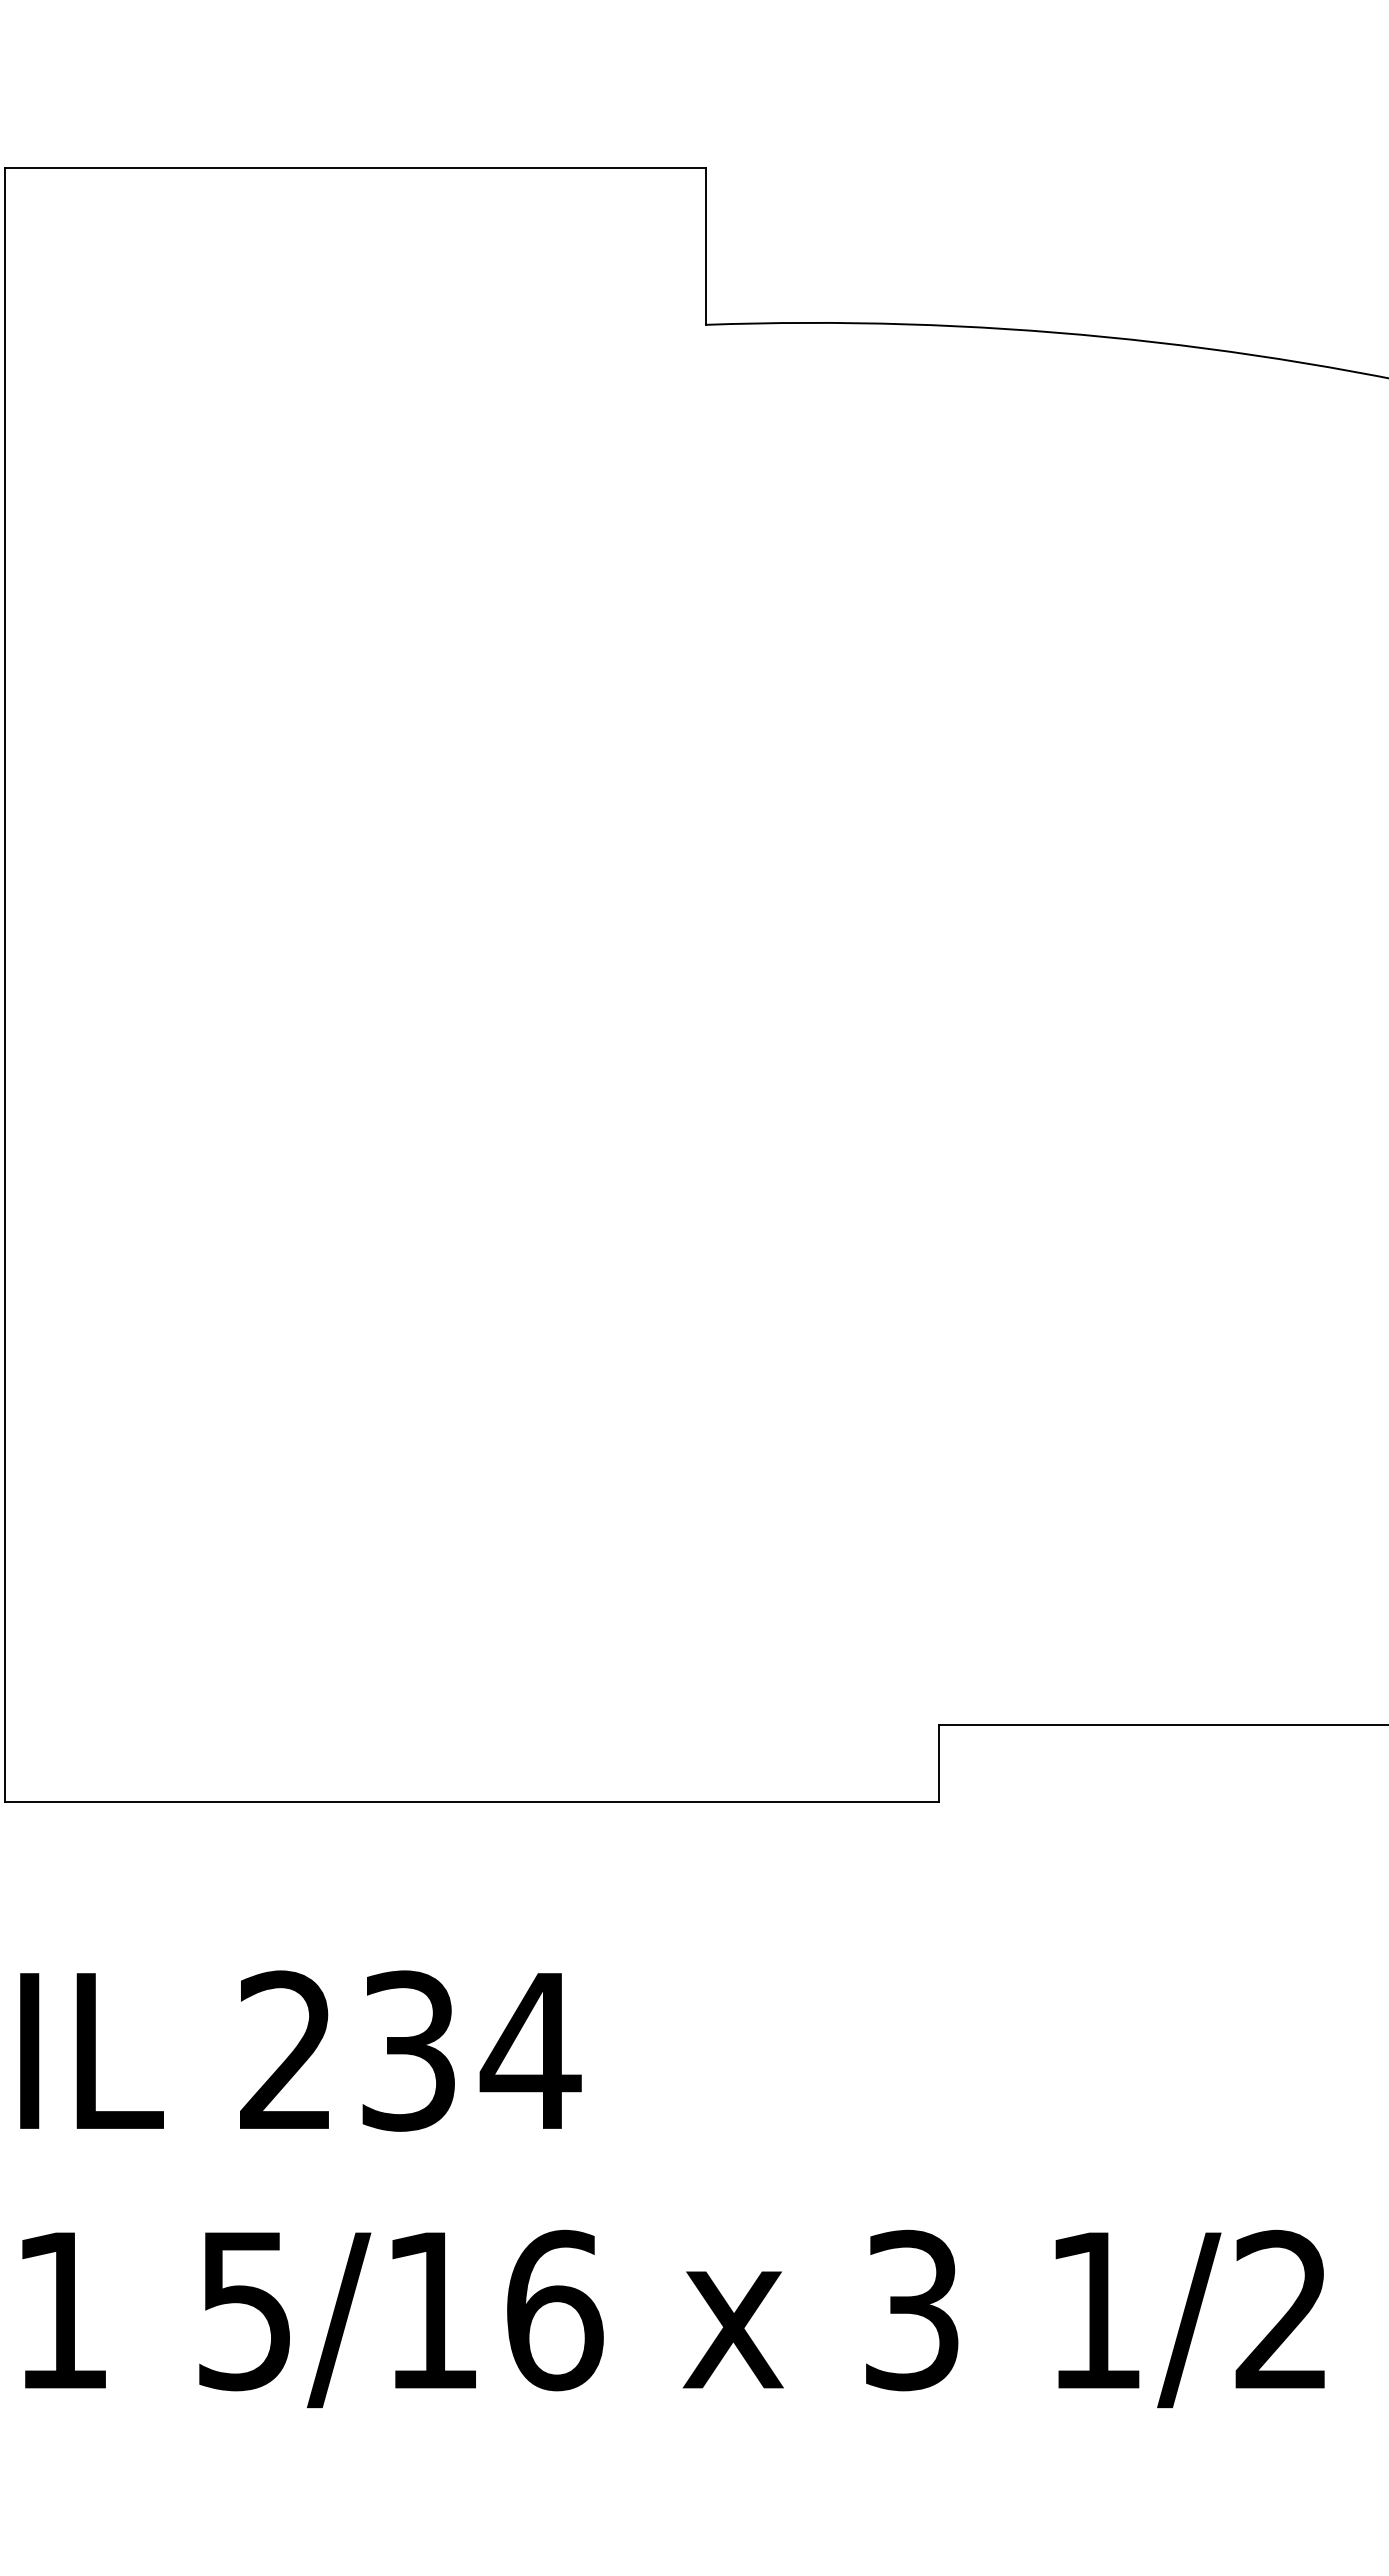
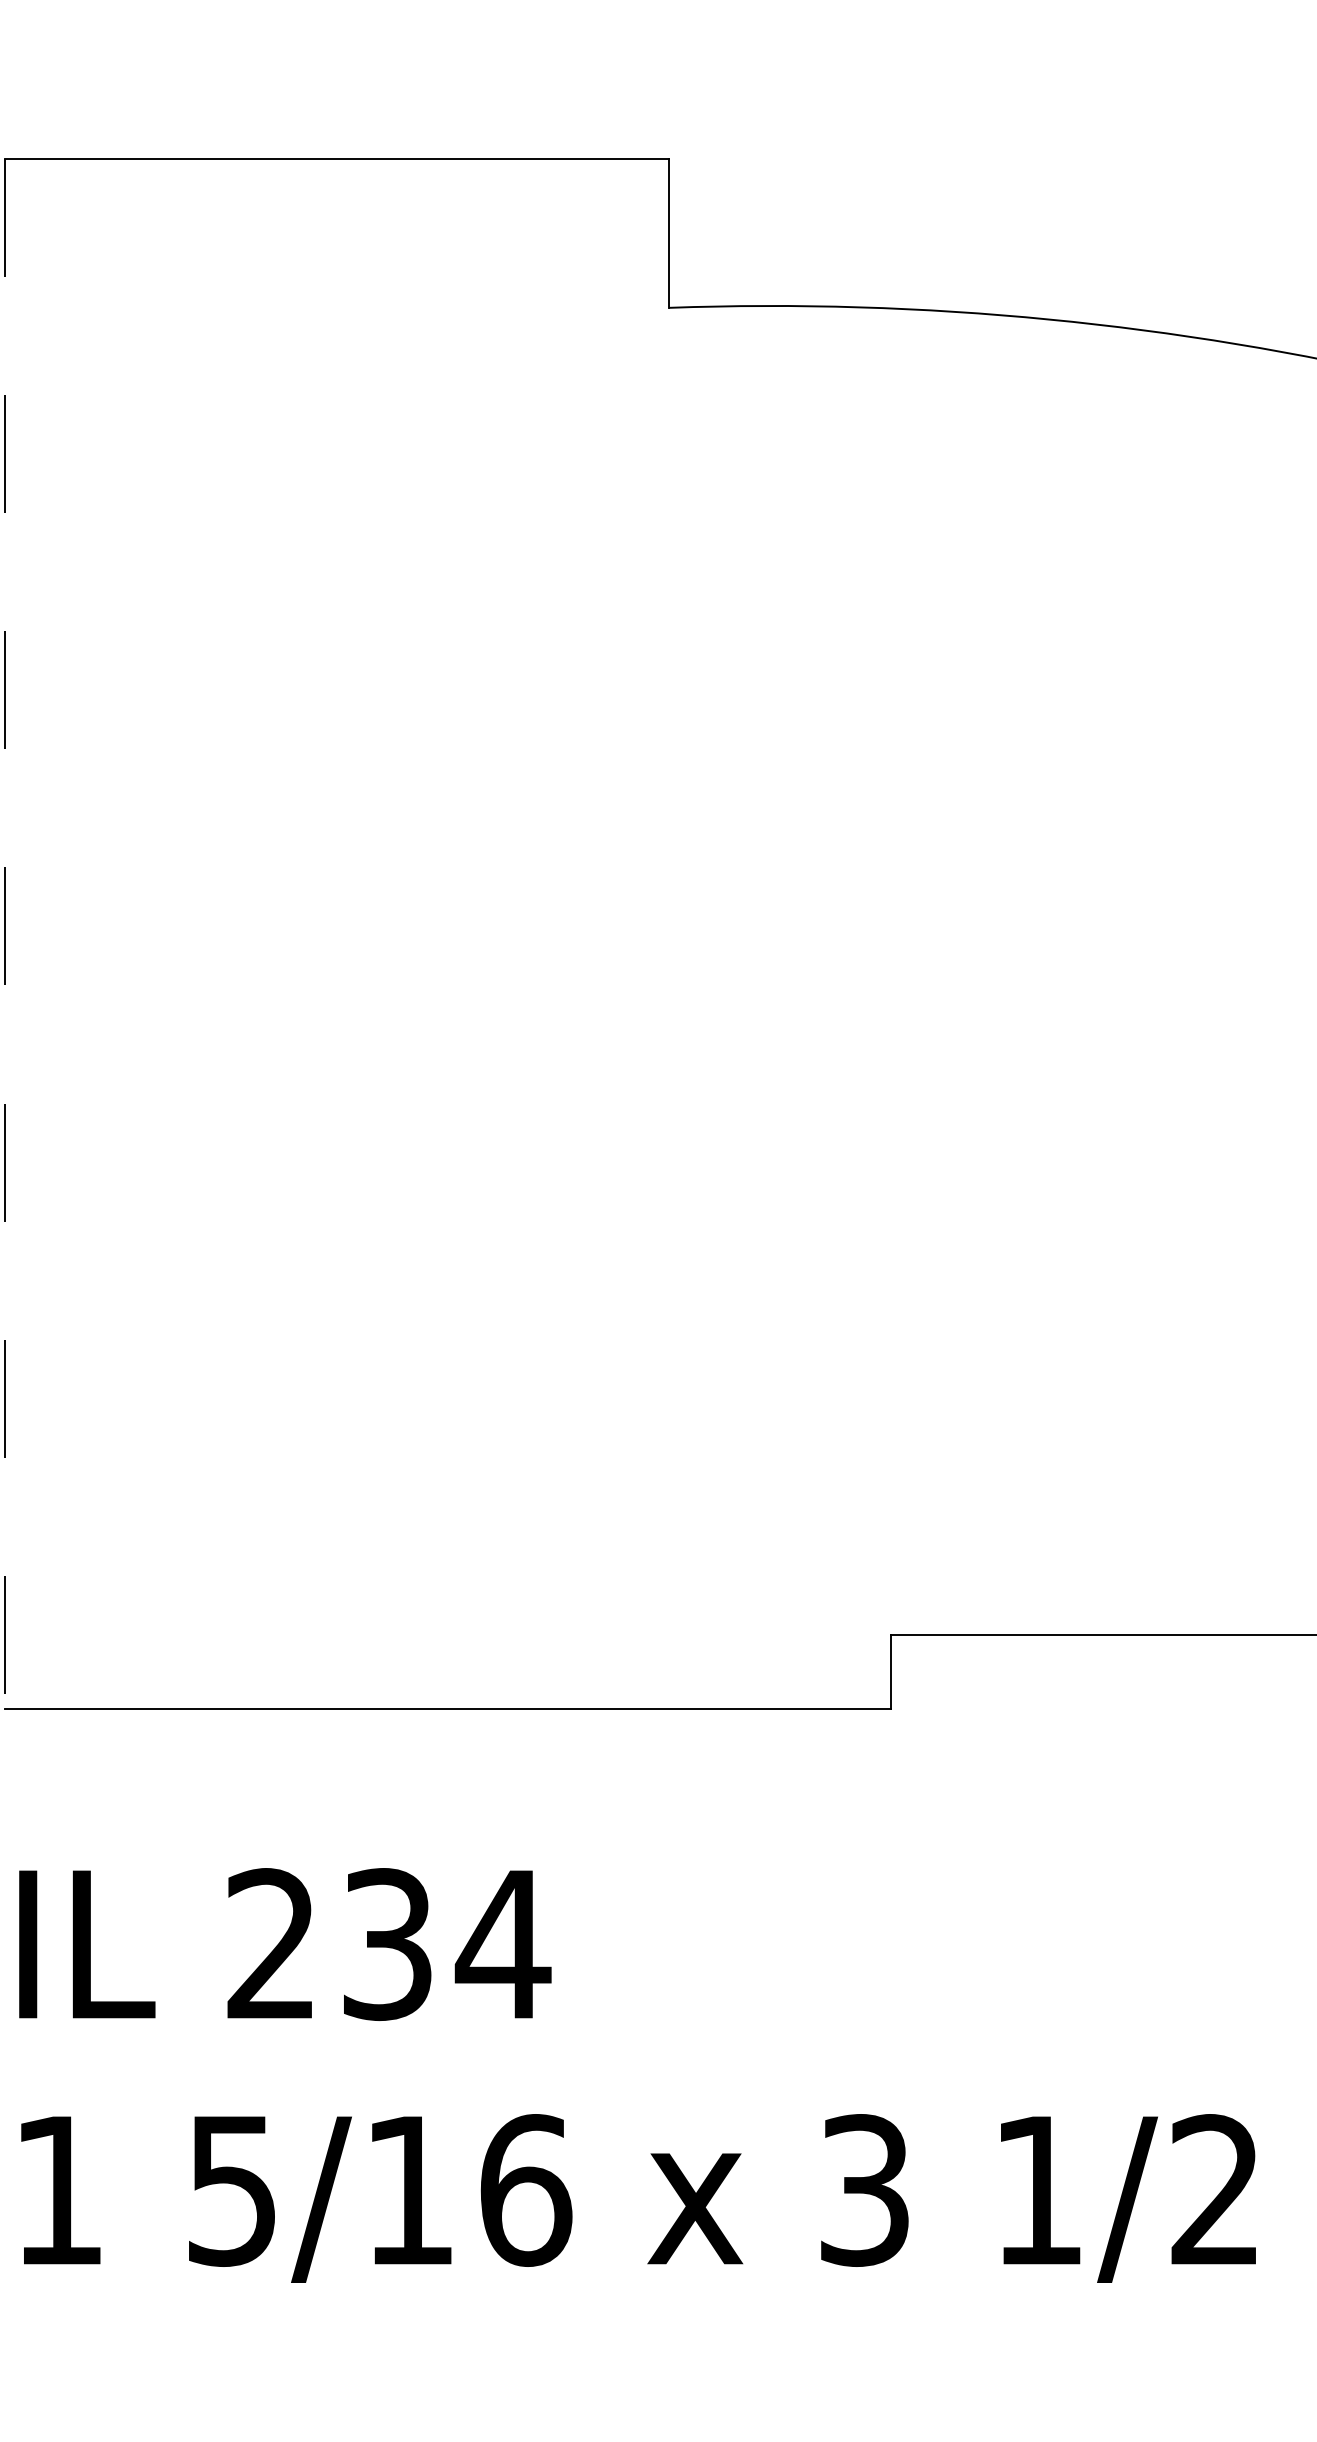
line: (5, 985) -> (5, 934), solid -> dashed

